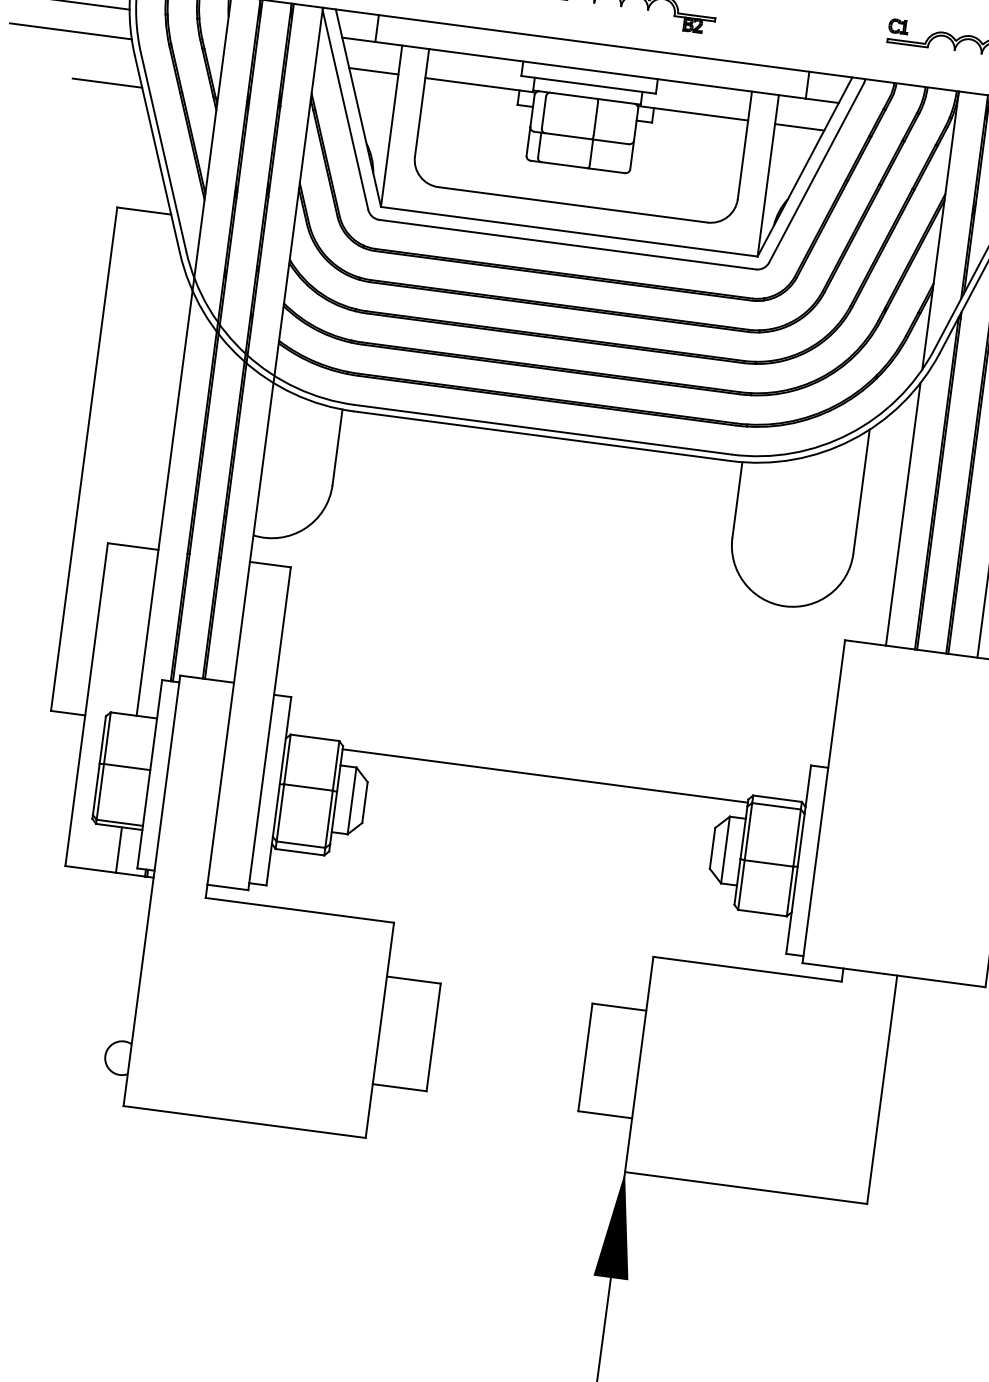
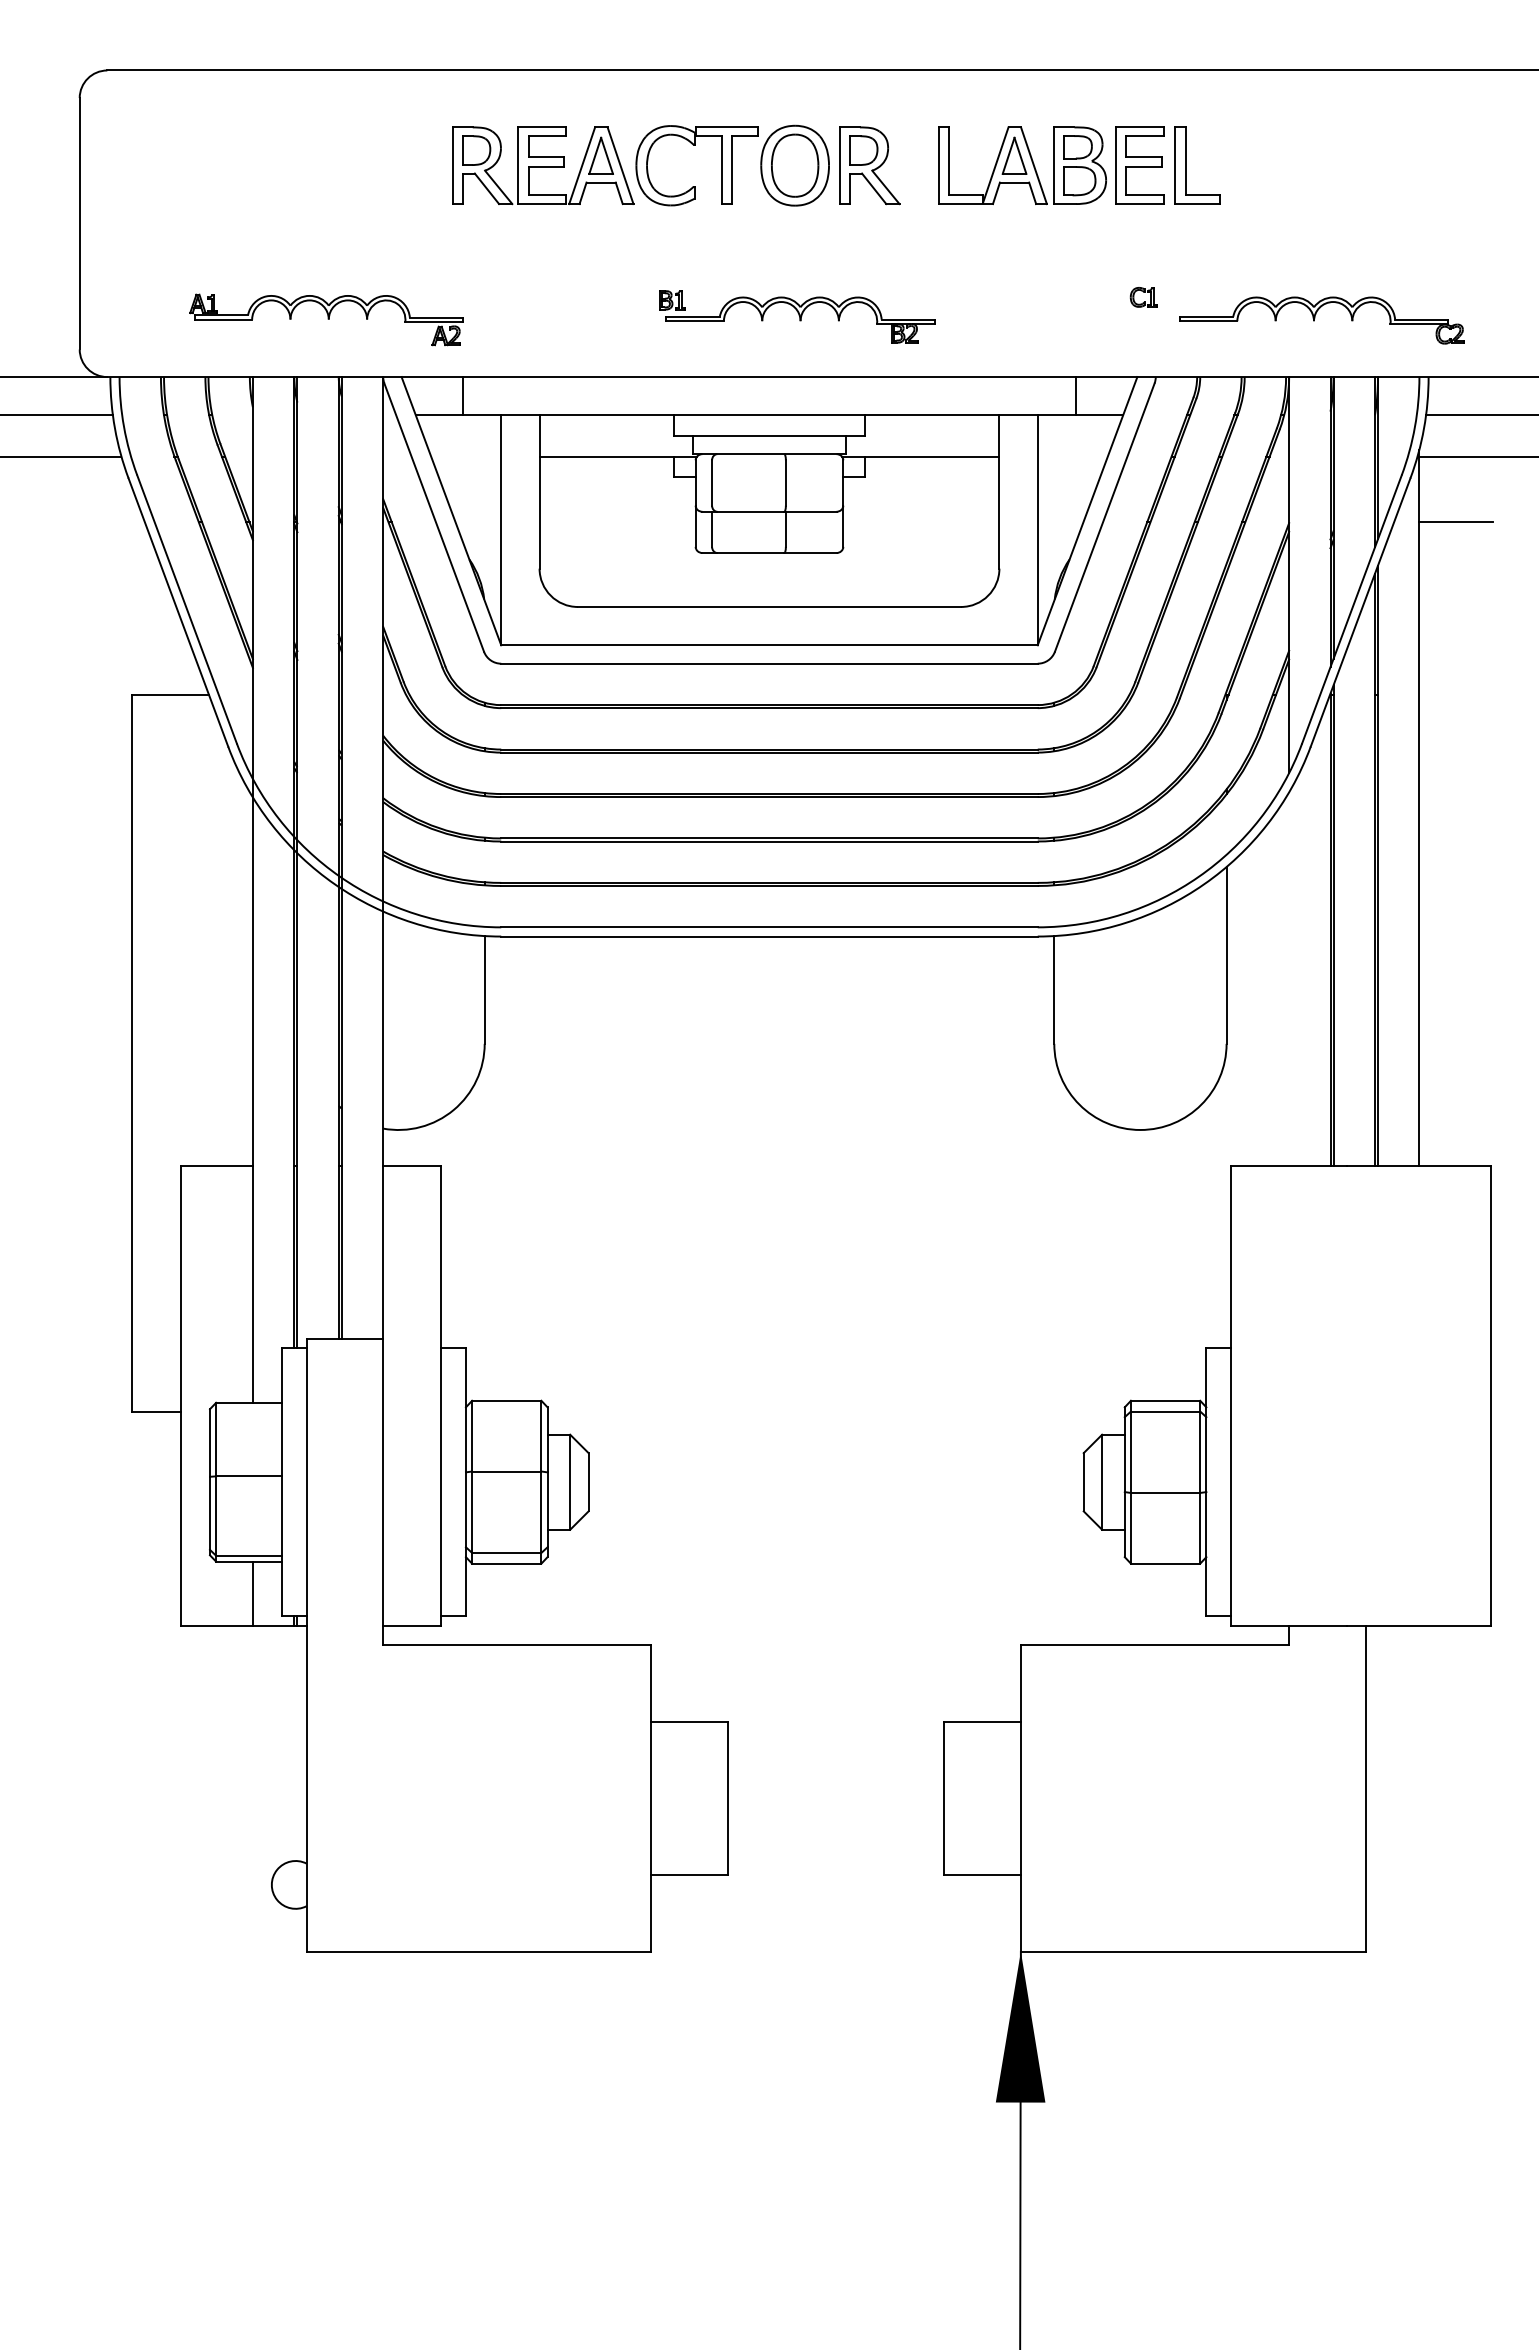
part: (898, 26) -> (1143, 297), moved
line: (374, 71) -> (466, 456), removed
line: (107, 83) -> (95, 522), removed
line: (799, 127) -> (1072, 456), removed
line: (903, 514) -> (1289, 979), removed
line: (544, 775) -> (835, 1411), removed

